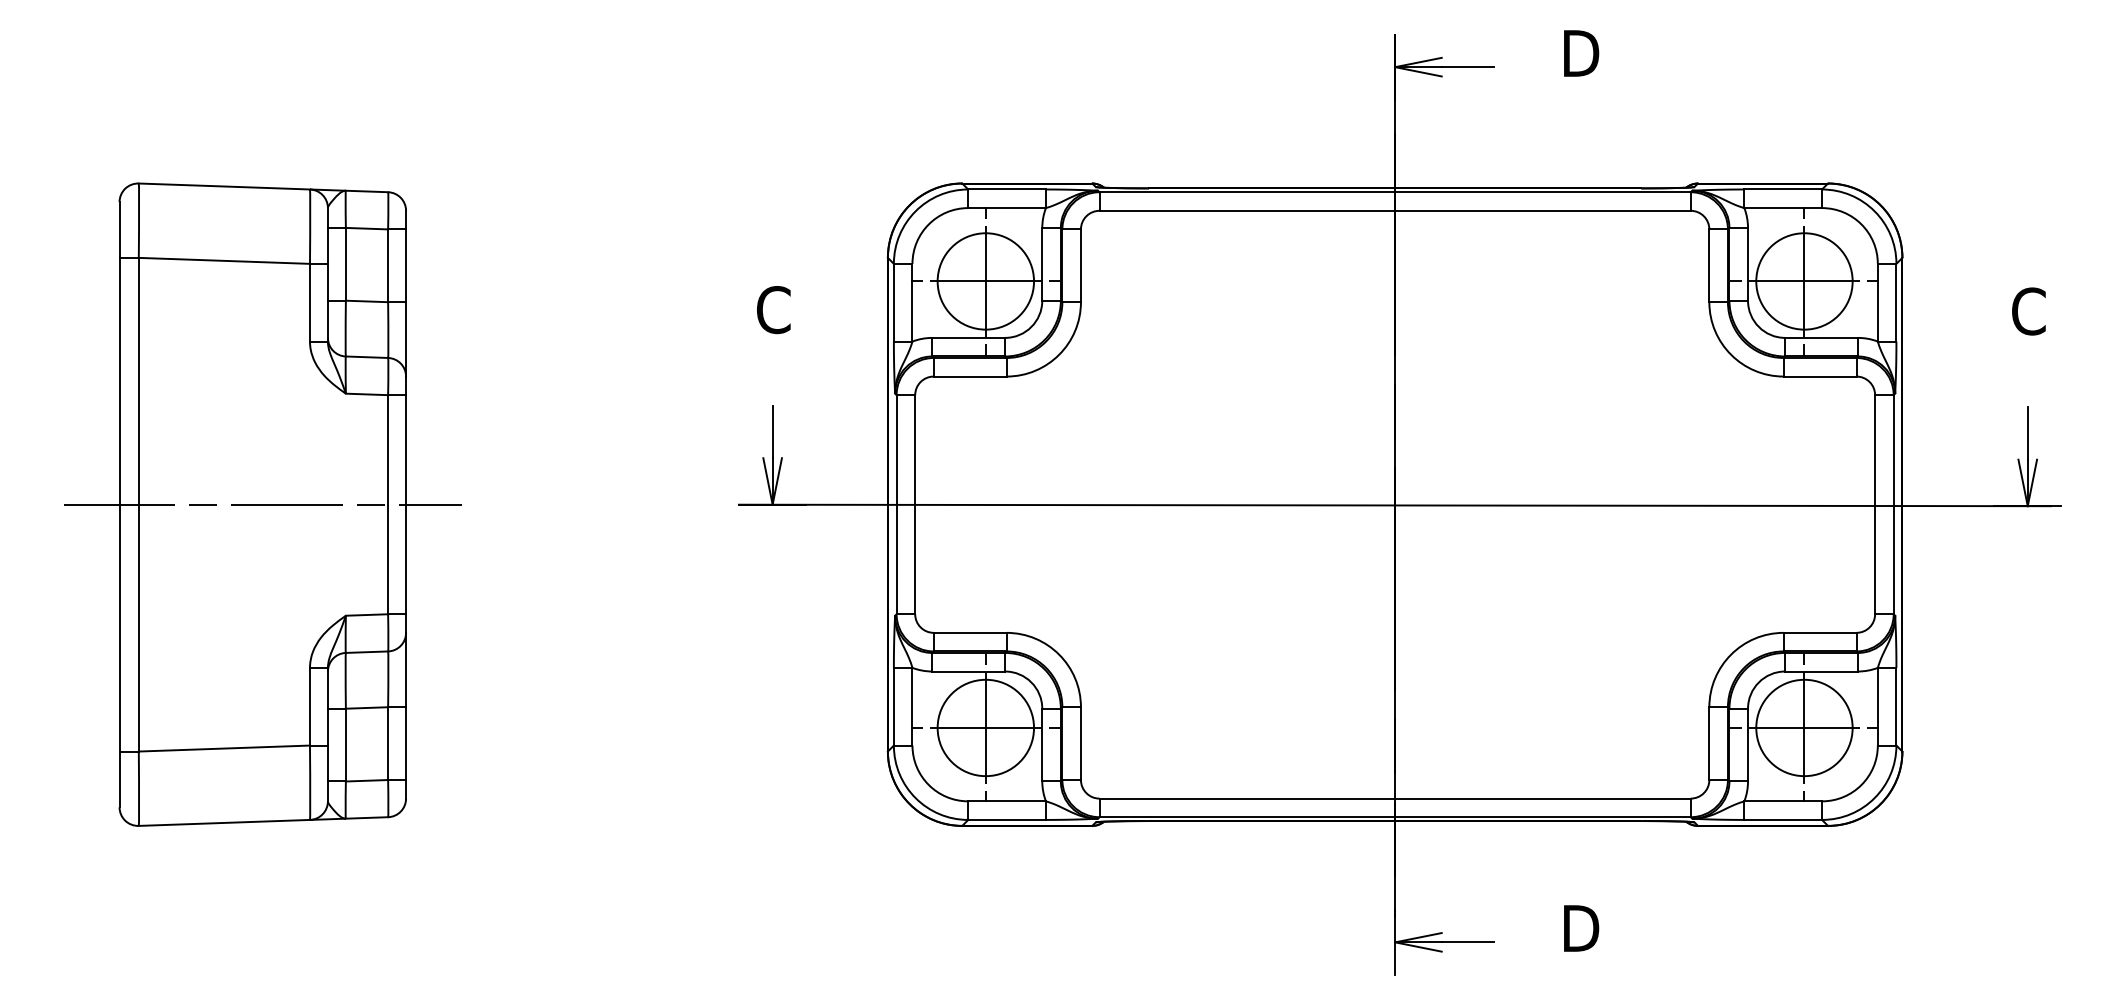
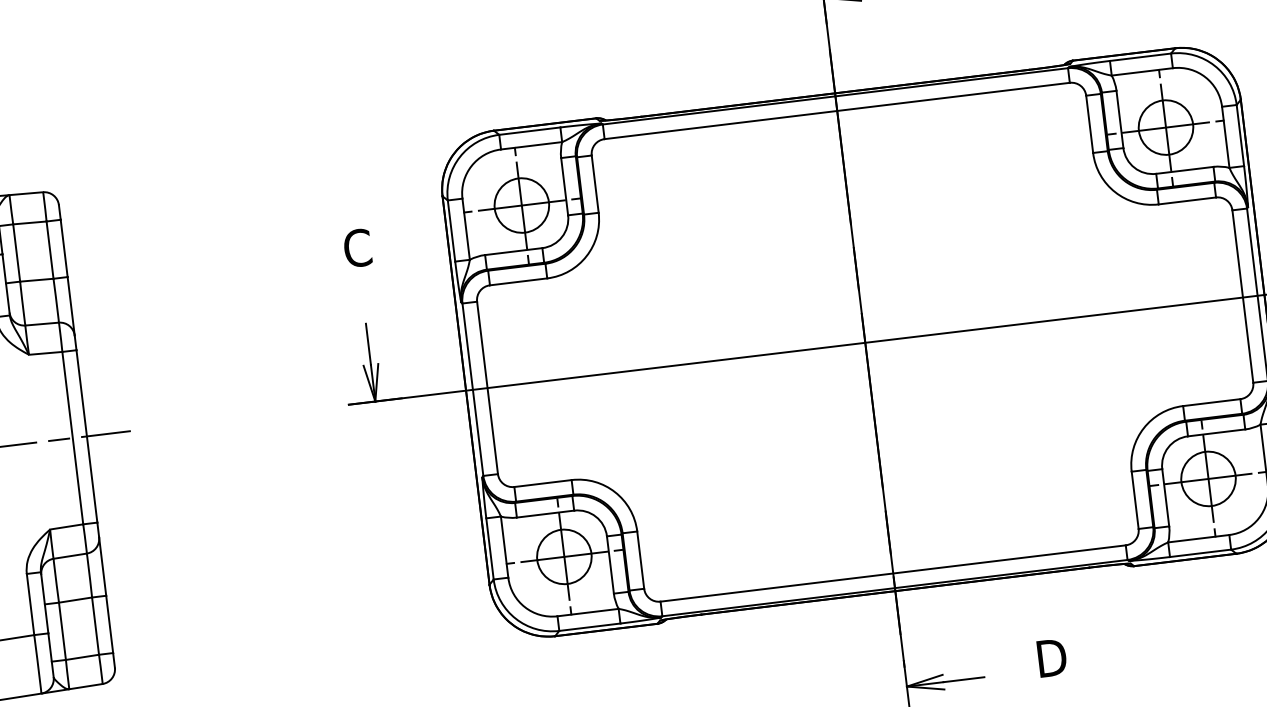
circle: (985, 281) -> (521, 205), size x0.71
circle: (1804, 281) -> (1166, 127), size x0.71
circle: (985, 727) -> (564, 556), size x0.71
circle: (1804, 727) -> (1208, 478), size x0.71

